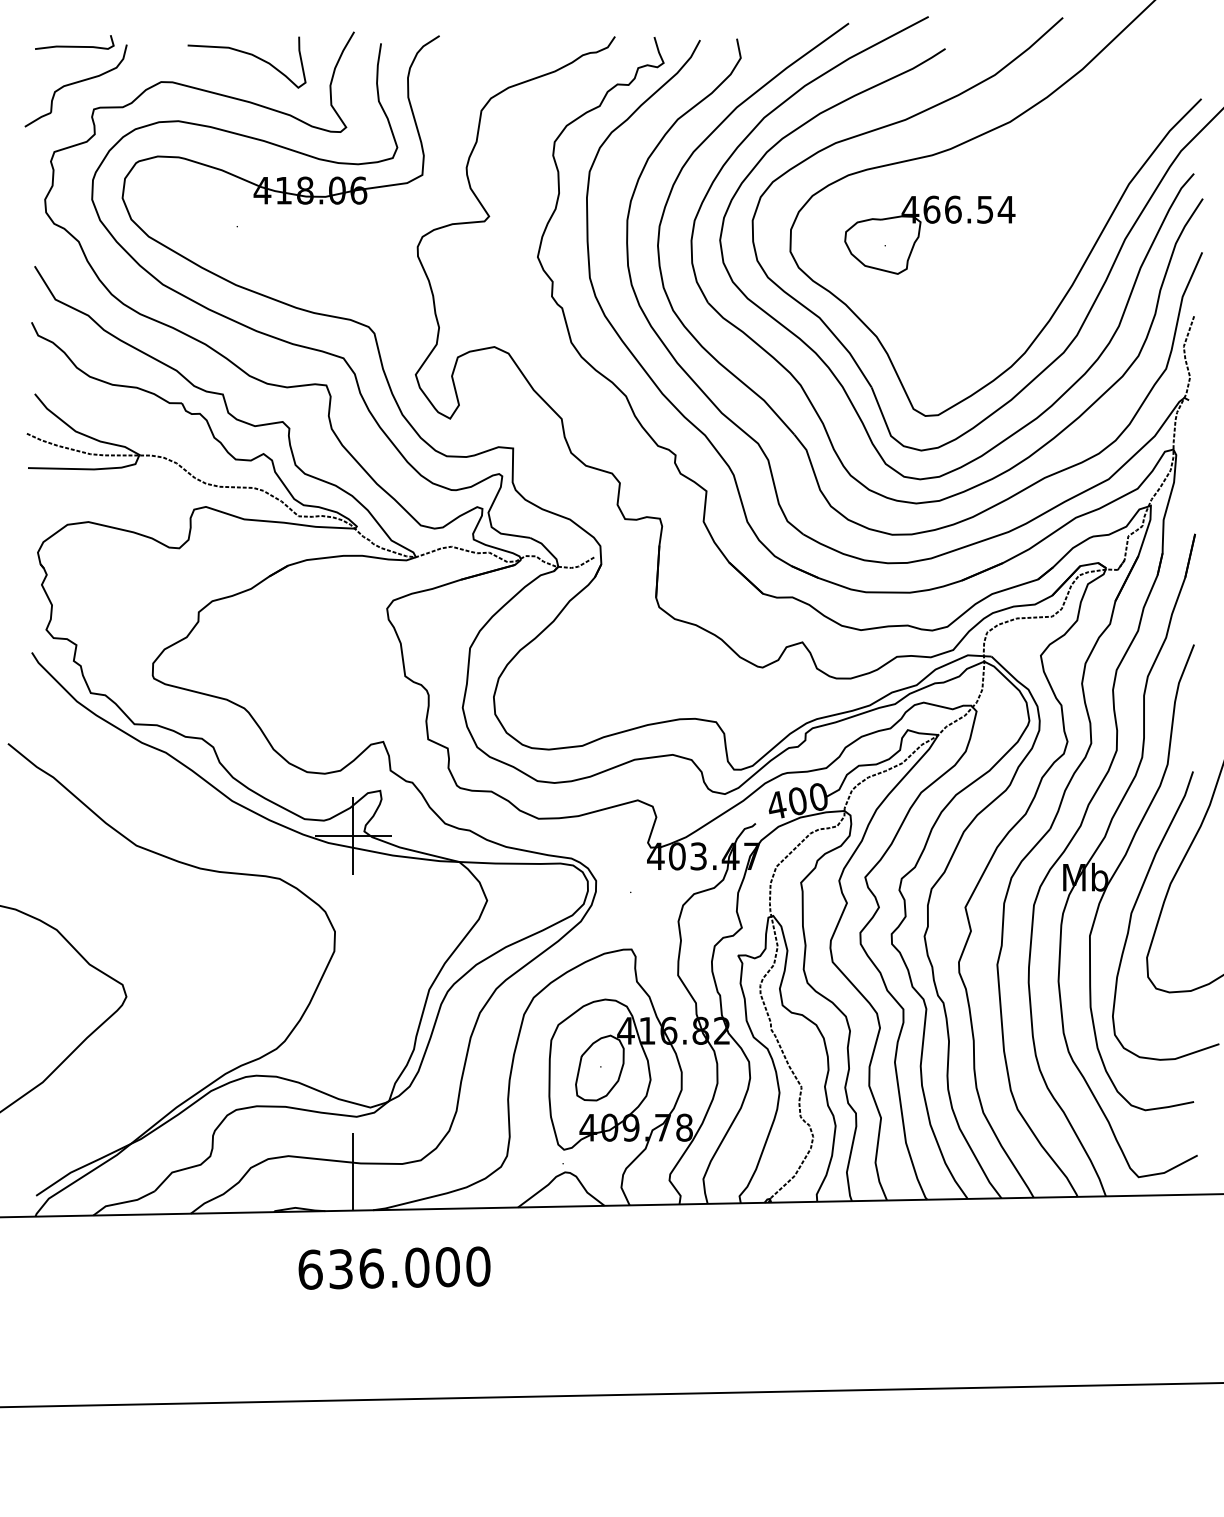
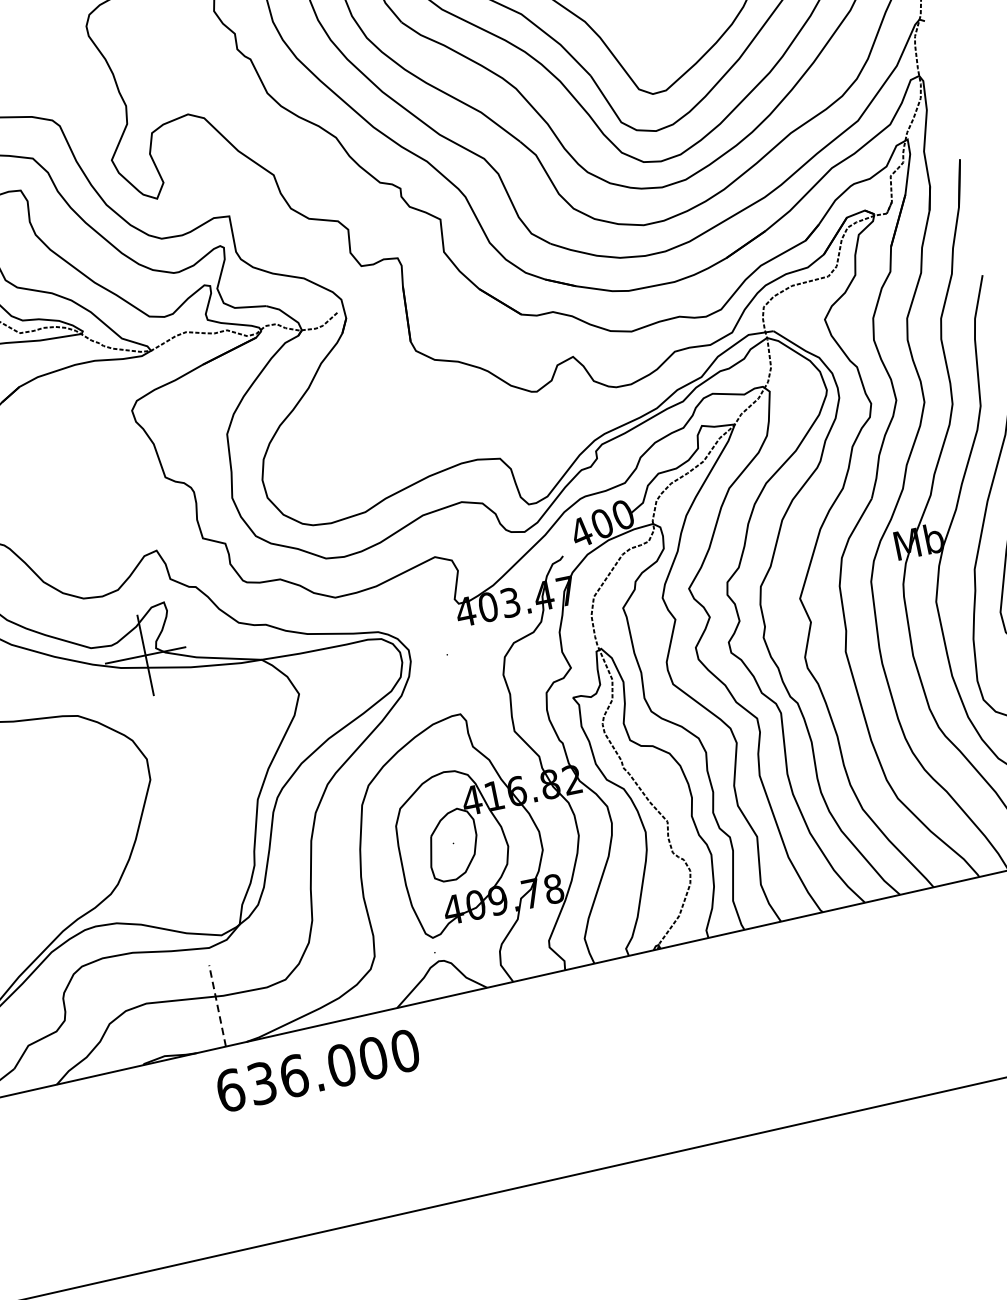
line: (353, 1171) -> (217, 1005), solid -> dashed
text: (394, 1267) -> (317, 1070), moved

